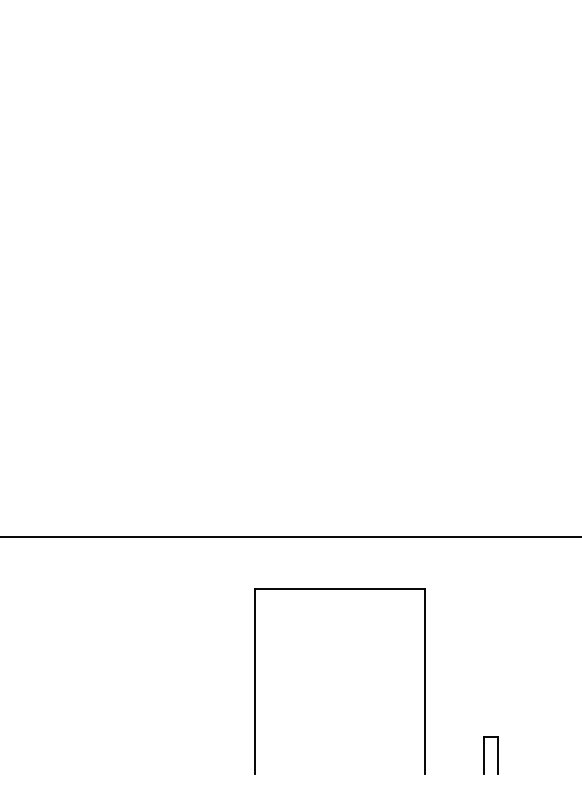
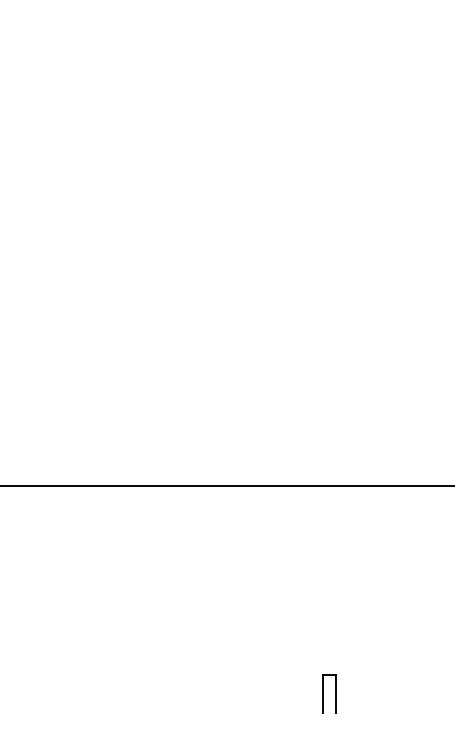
part: (255, 681) -> (113, 632), removed
part: (490, 755) -> (328, 693), moved

